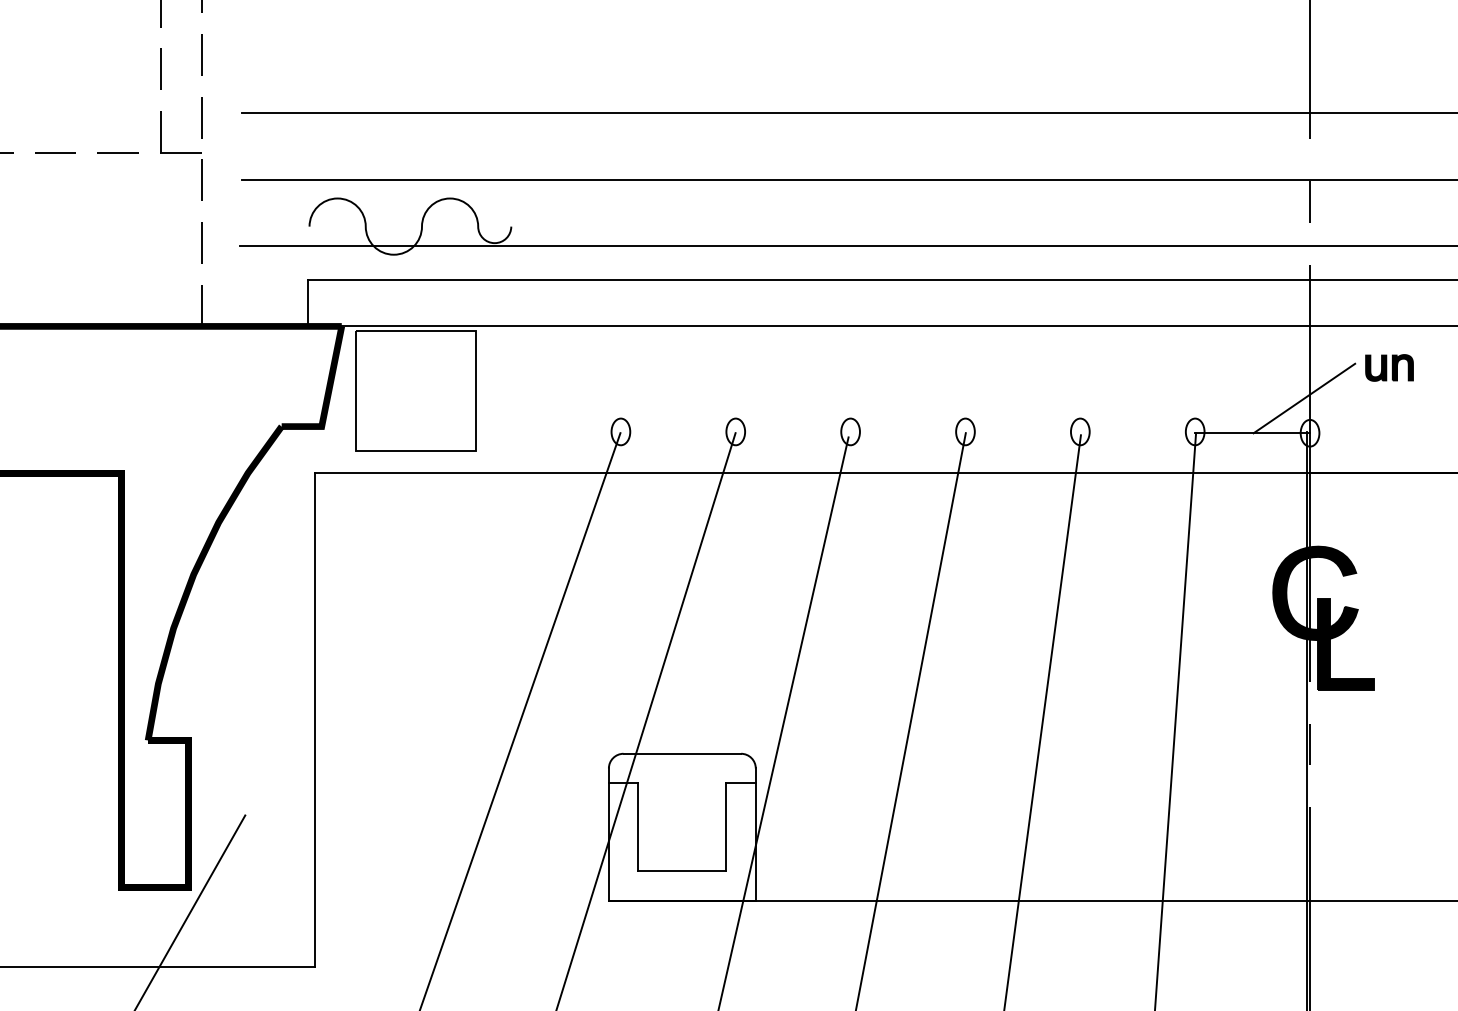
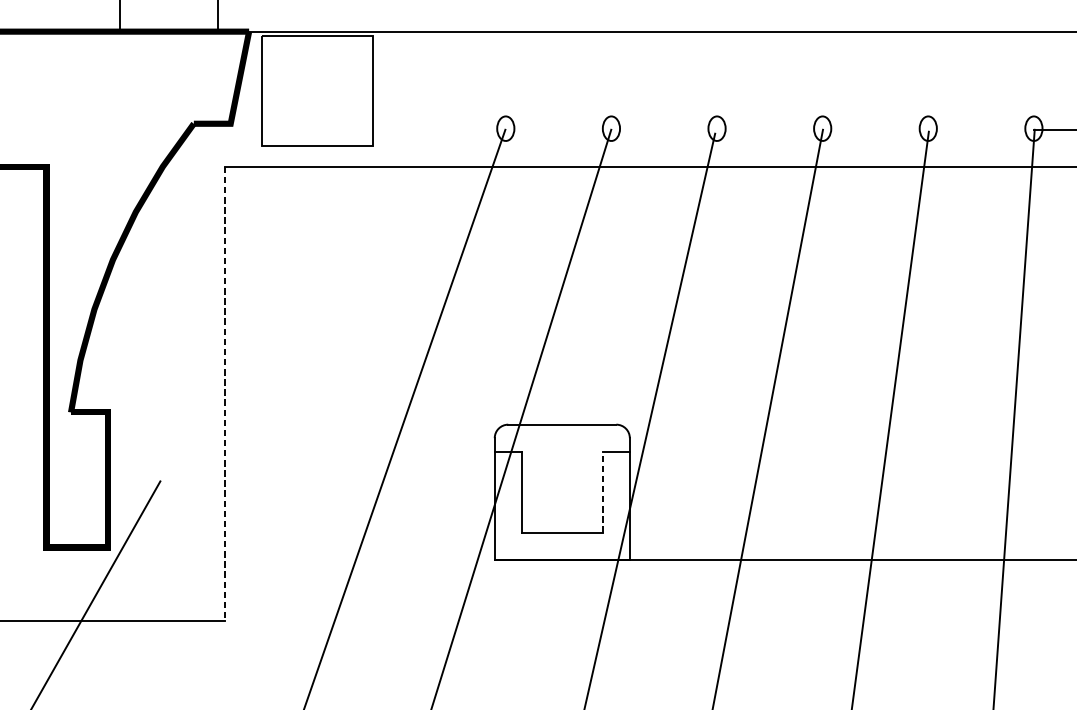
line: (315, 720) -> (224, 394), solid -> dashed
line: (726, 826) -> (602, 491), solid -> dashed

